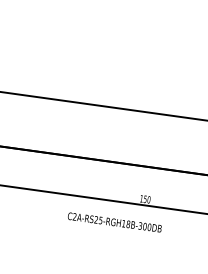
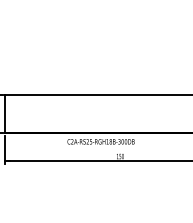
text: (114, 221) -> (100, 141), moved

